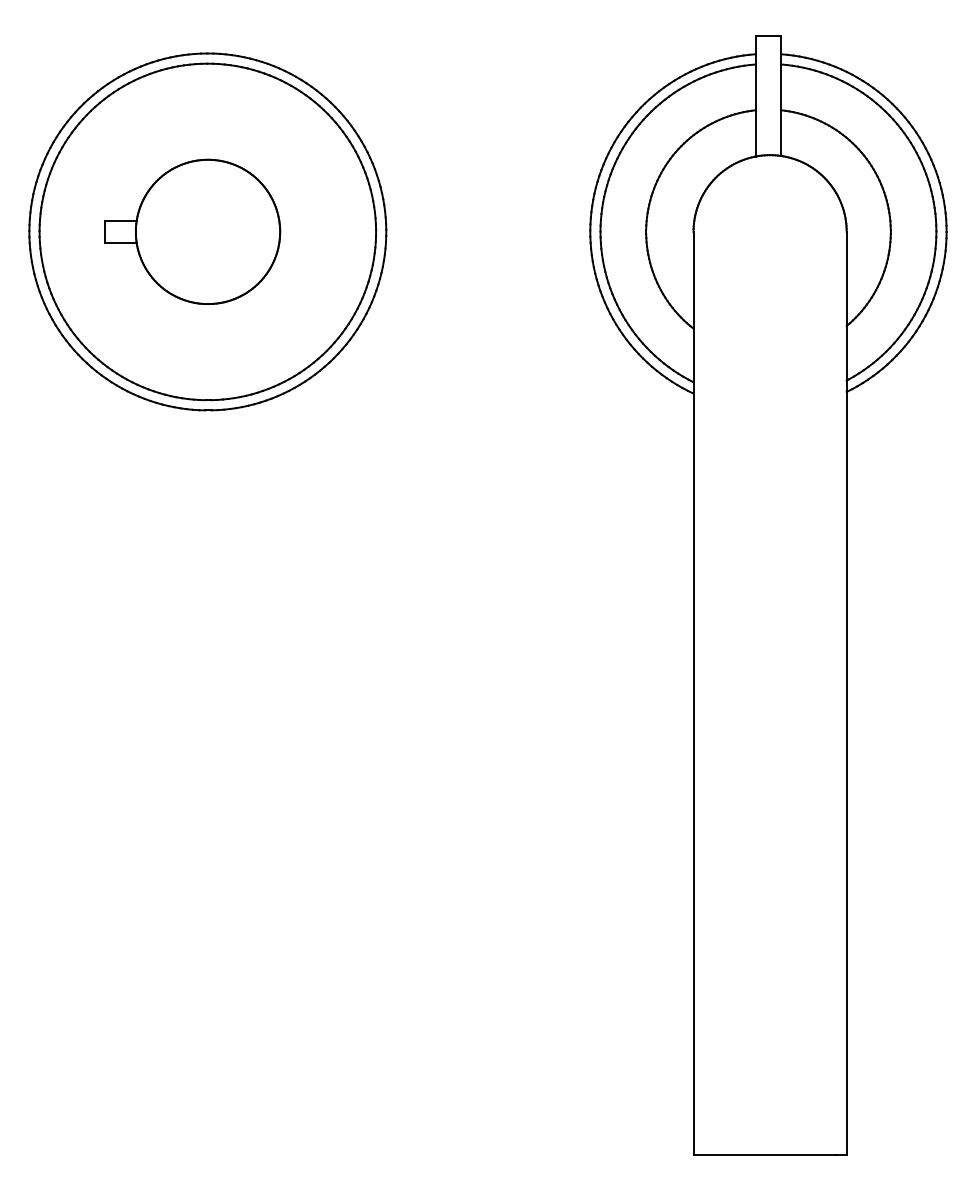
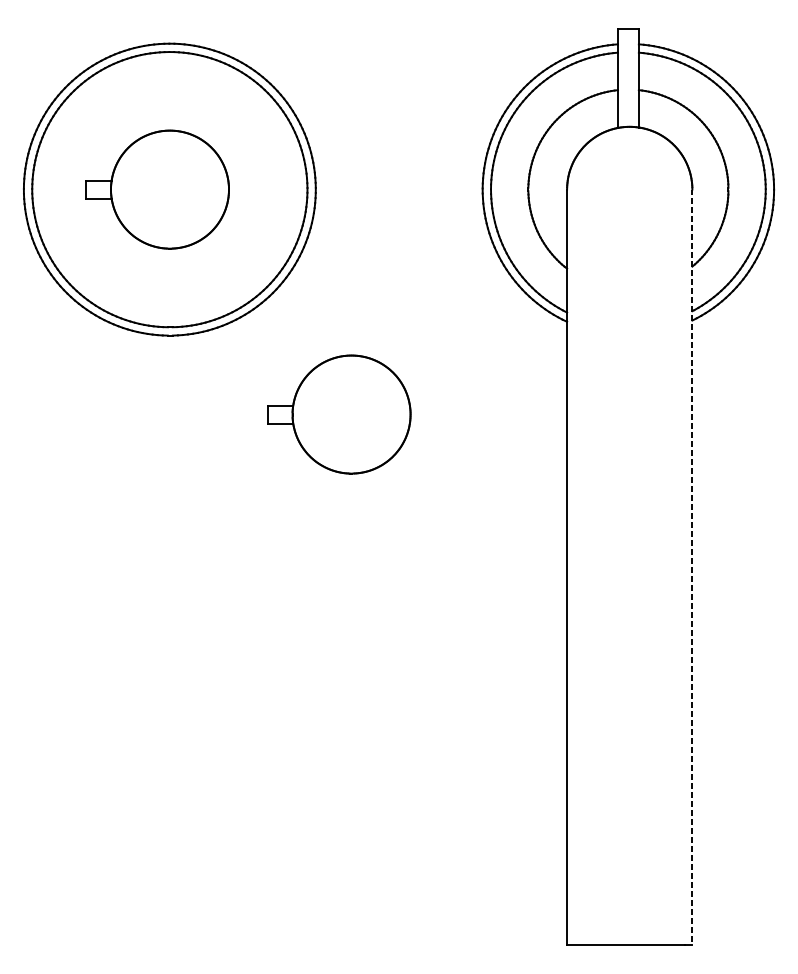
part: (414, 506) -> (338, 414), added
line: (846, 693) -> (692, 567), solid -> dashed

